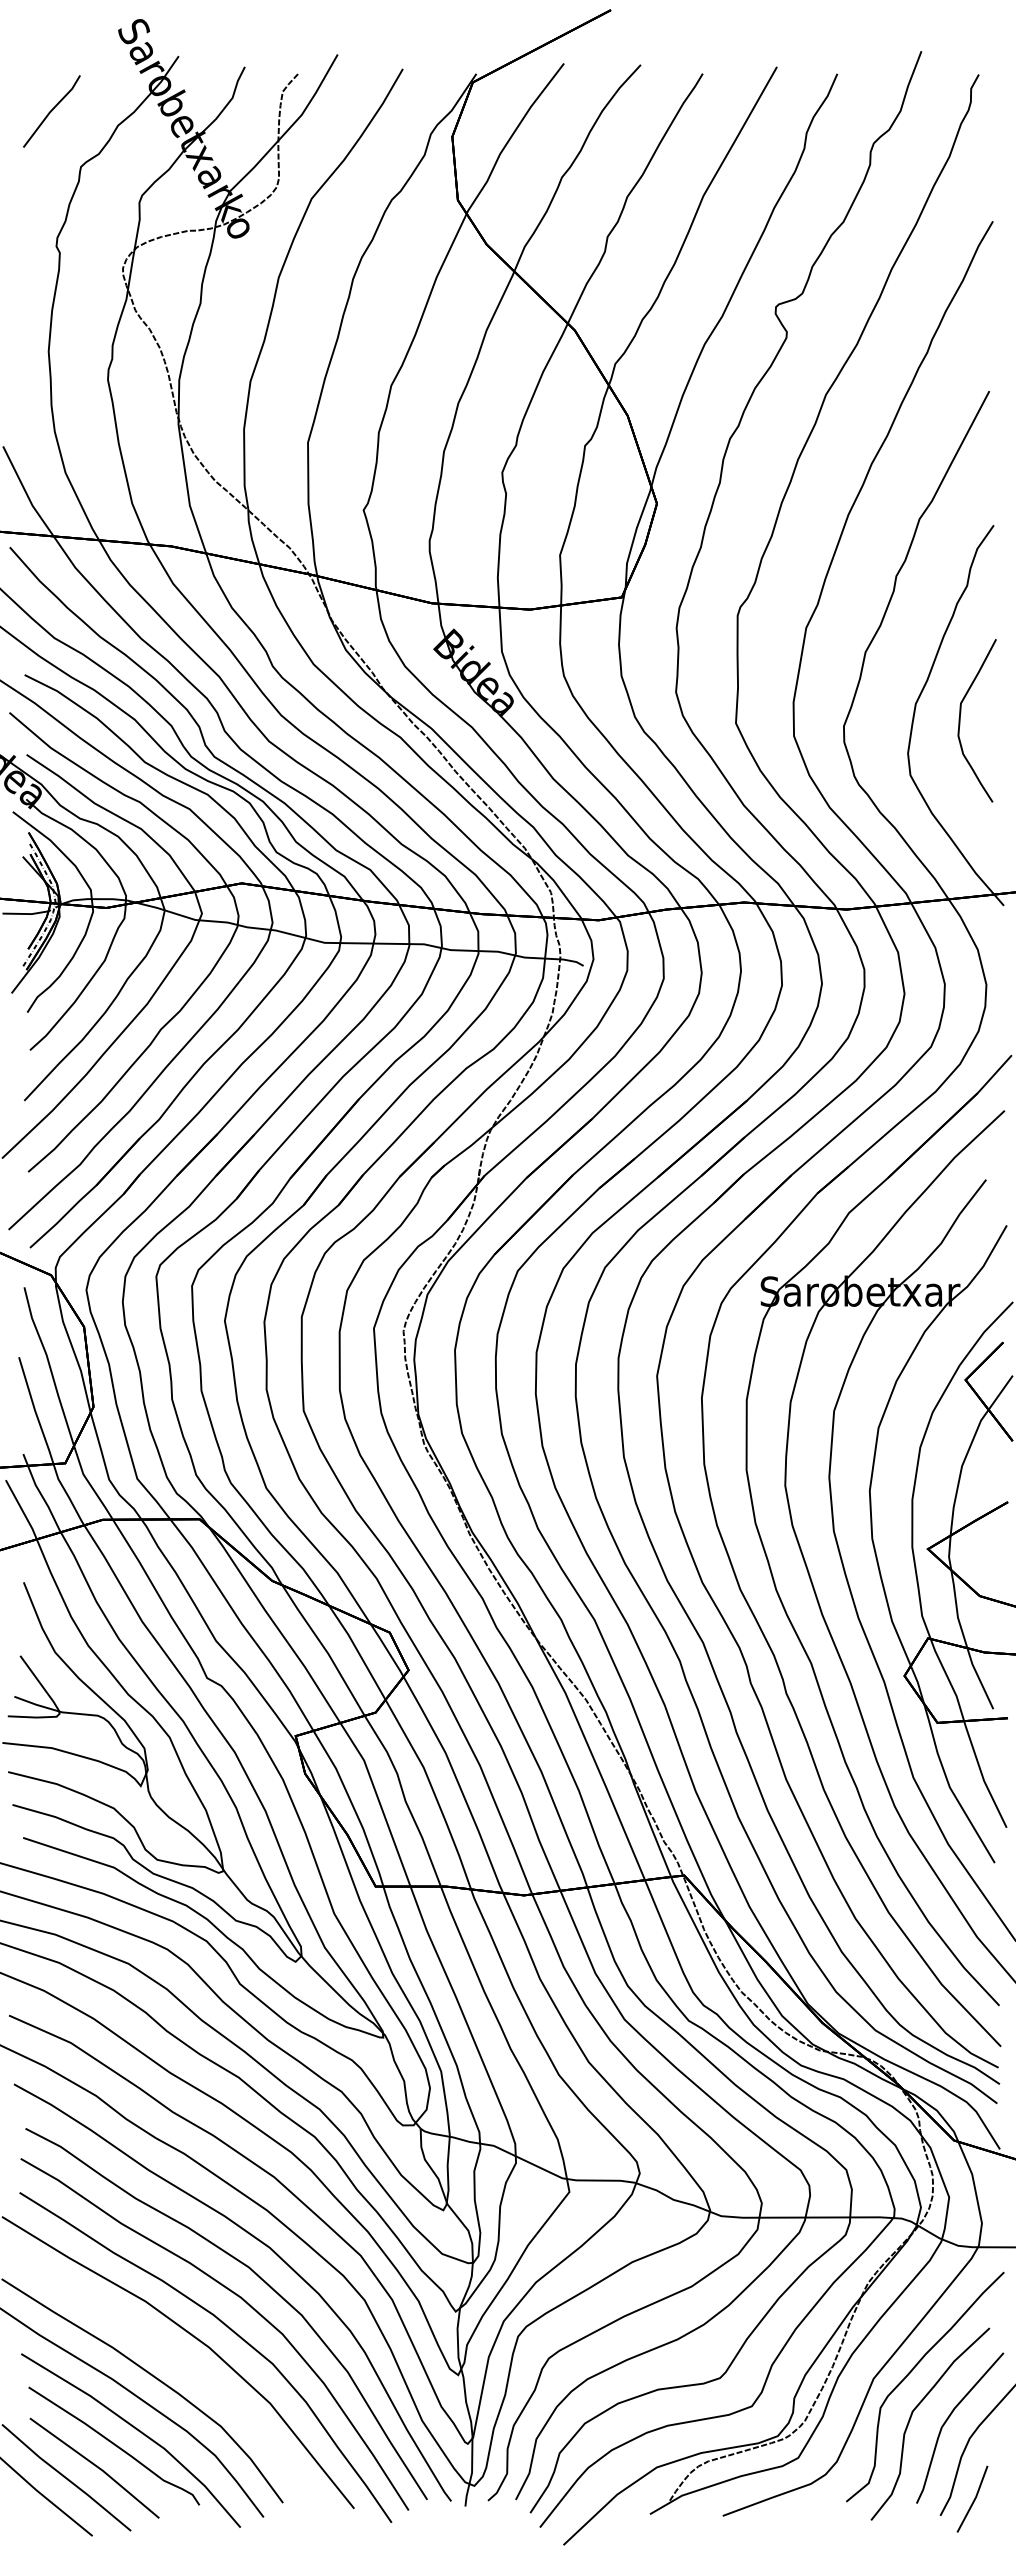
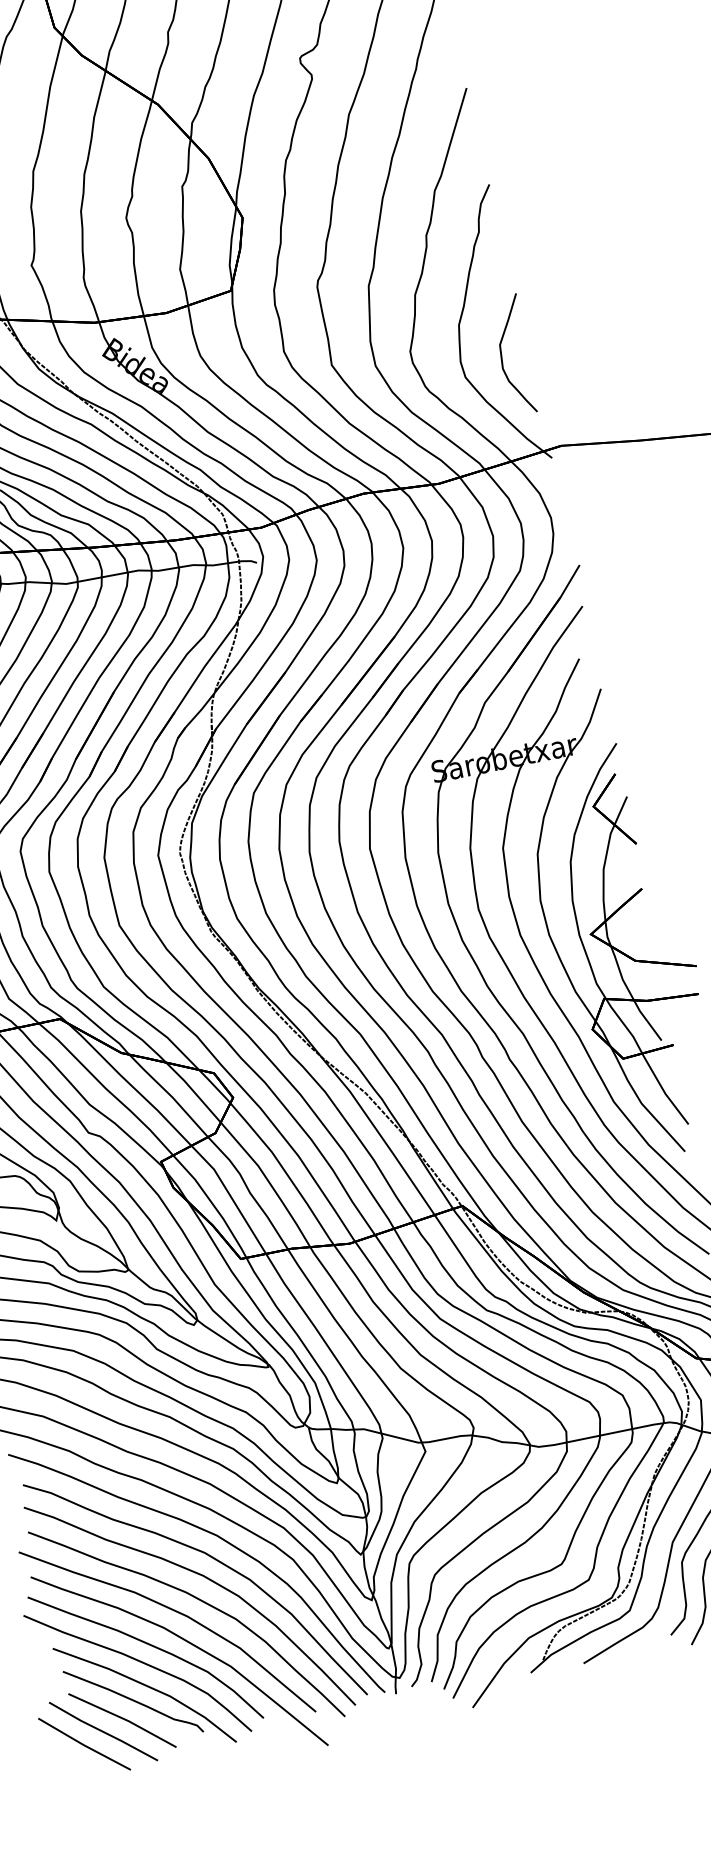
curve: (960, 720) -> (502, 357), moved
curve: (202, 2382) -> (187, 1642), added

